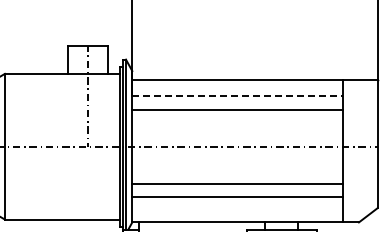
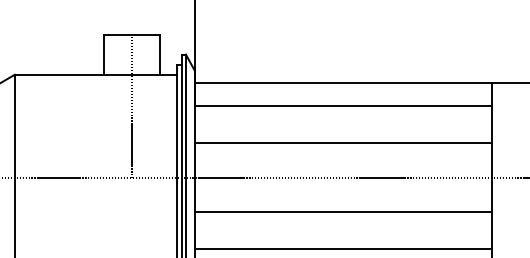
line: (238, 96) -> (344, 106), dashed -> solid
line: (237, 110) -> (343, 143), moved
line: (237, 184) -> (343, 212), moved

